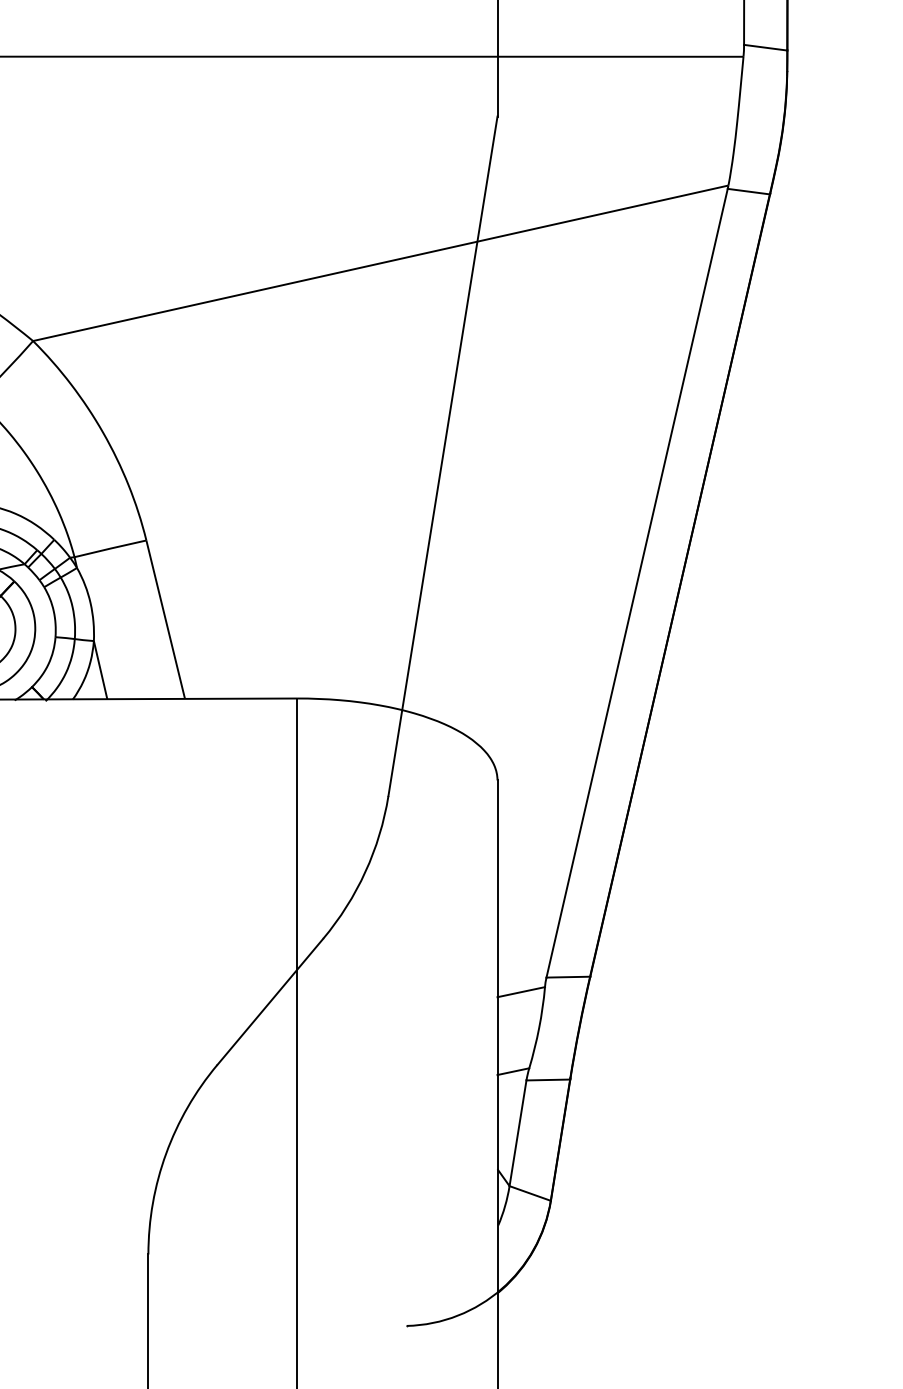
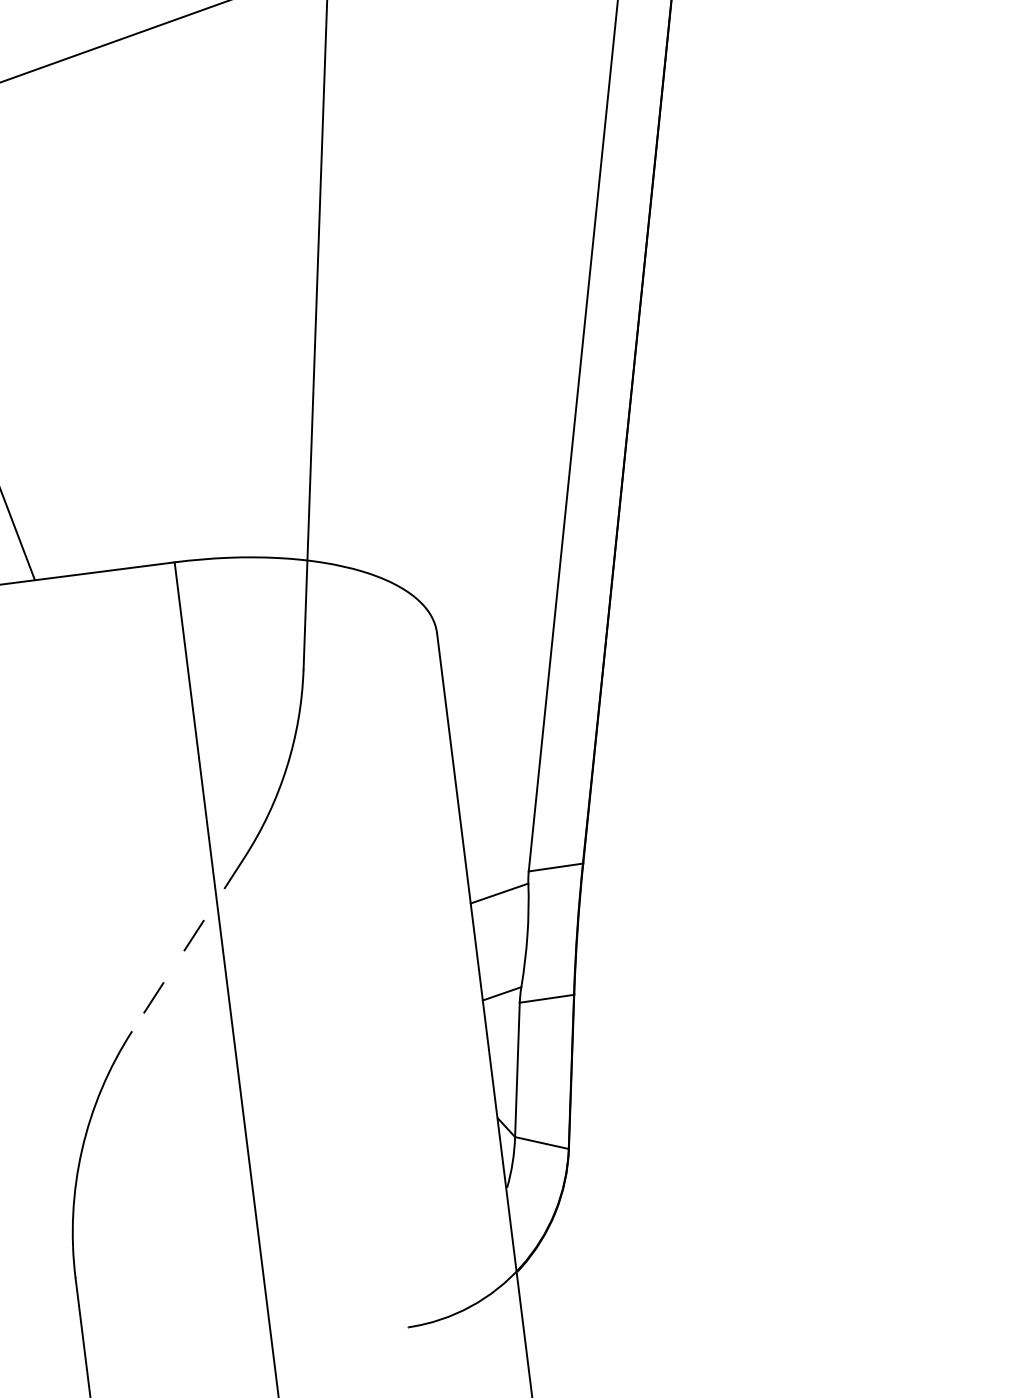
line: (269, 1002) -> (187, 945), solid -> dashed

